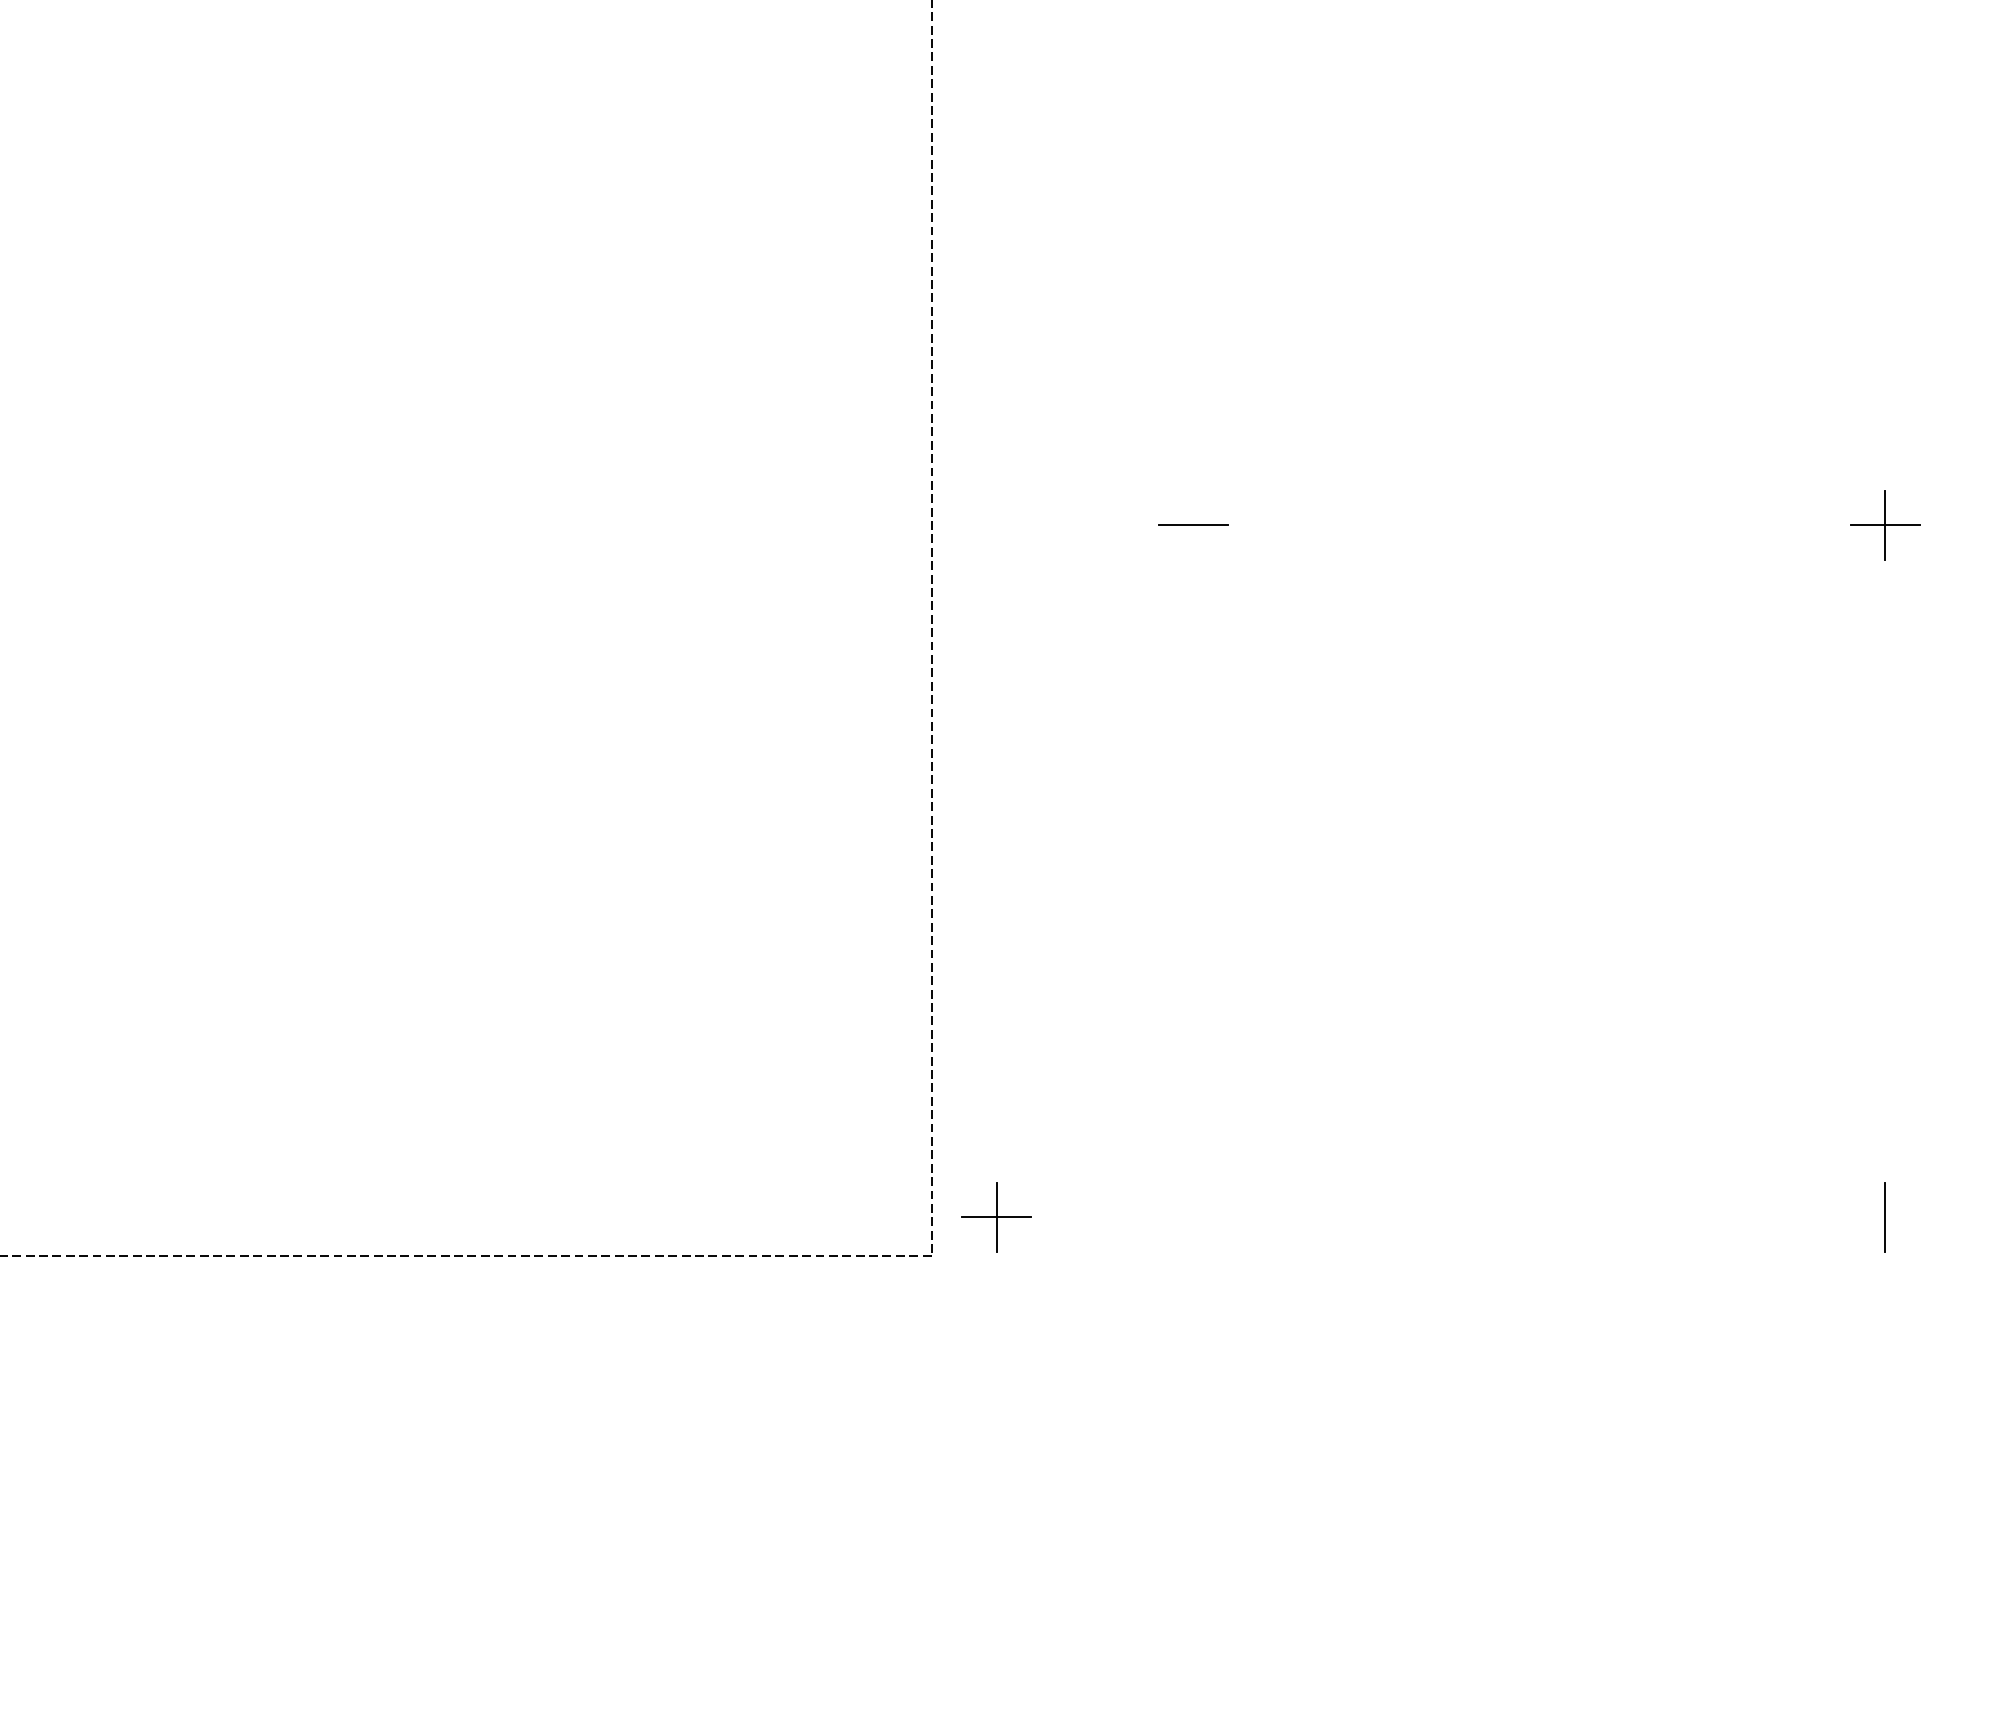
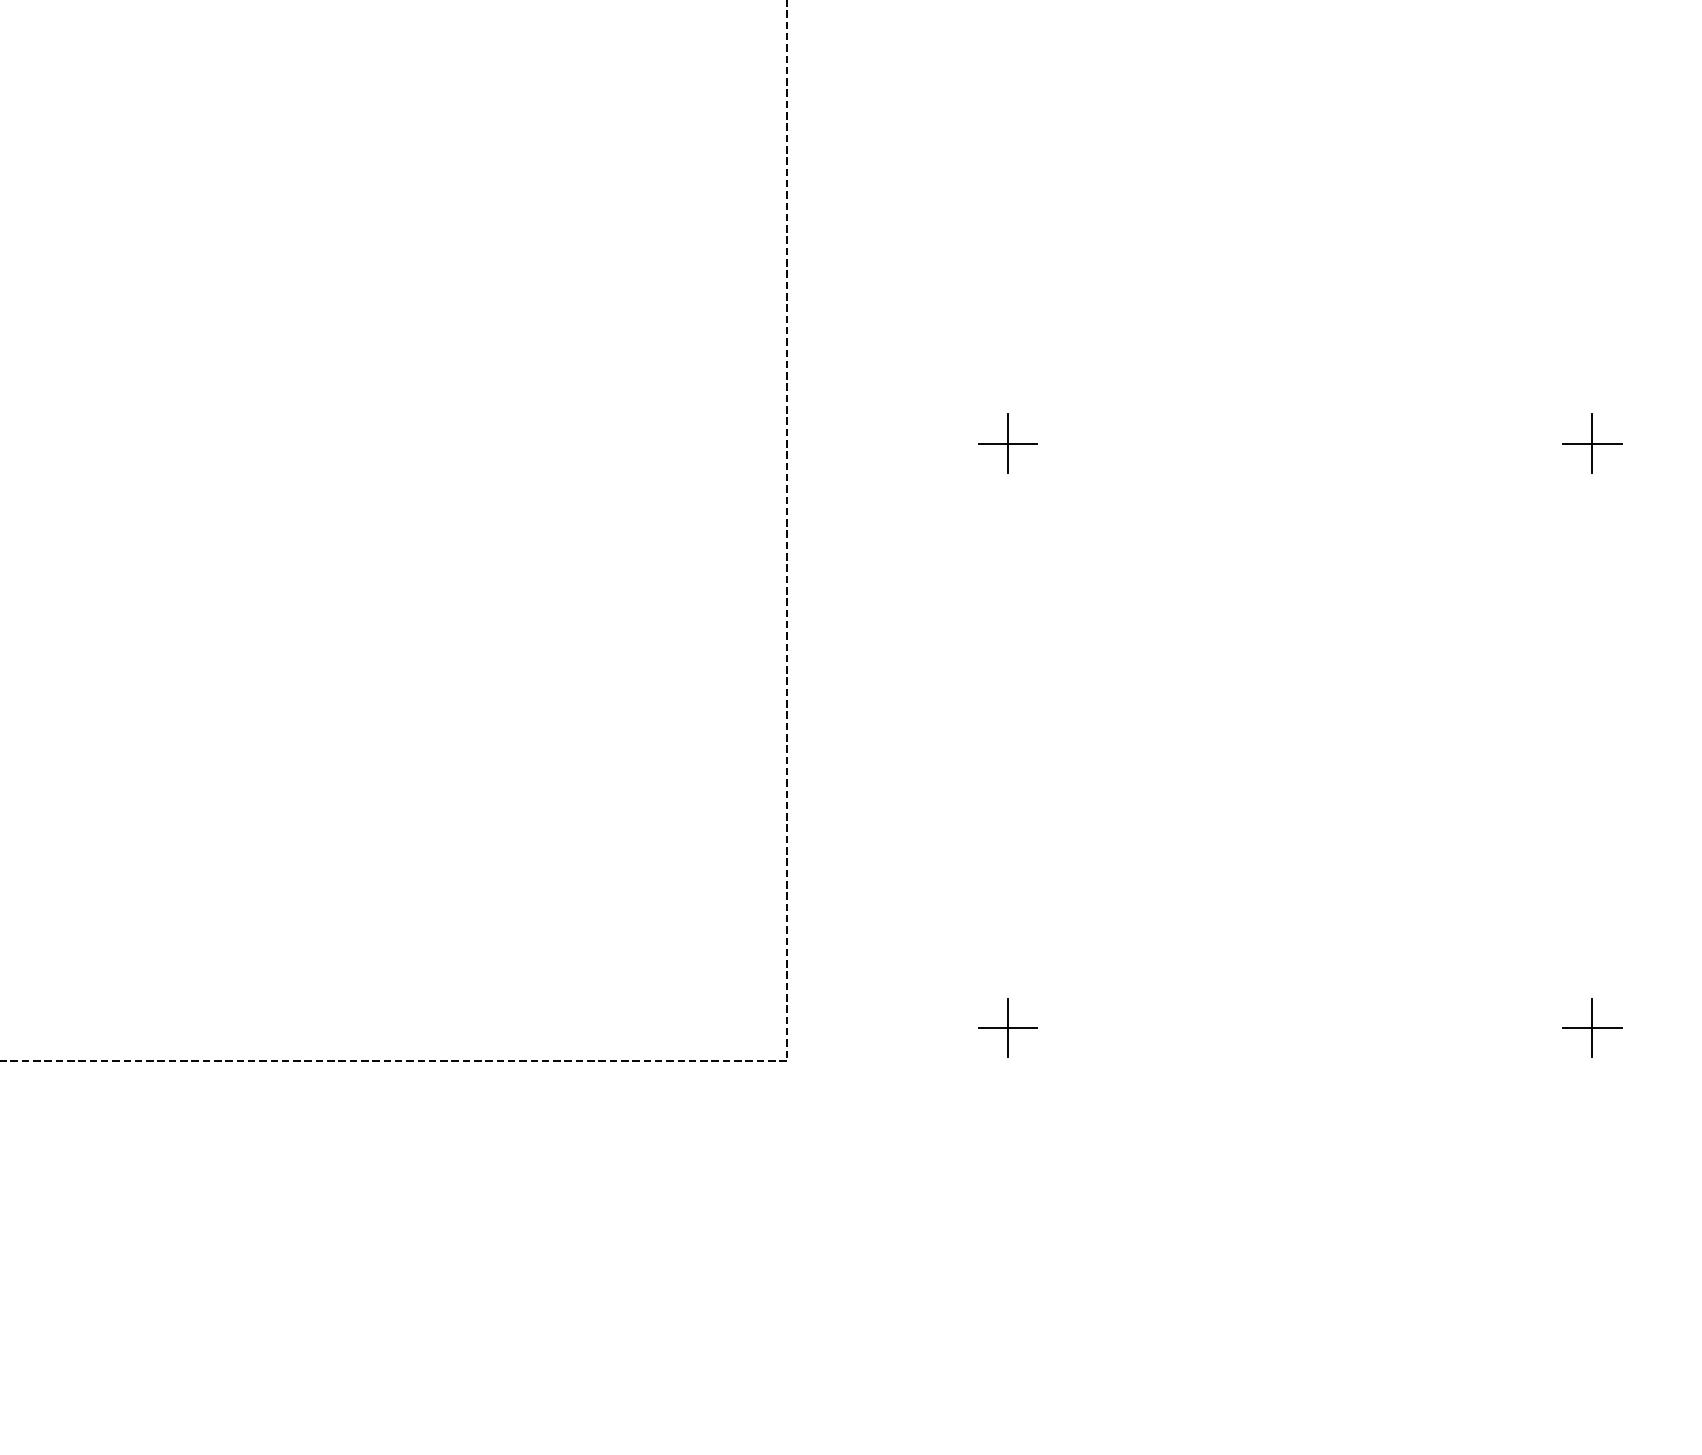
line: (1193, 524) -> (1008, 442), added
part: (996, 1217) -> (1008, 1028), moved
line: (1884, 1217) -> (1591, 1028), added

